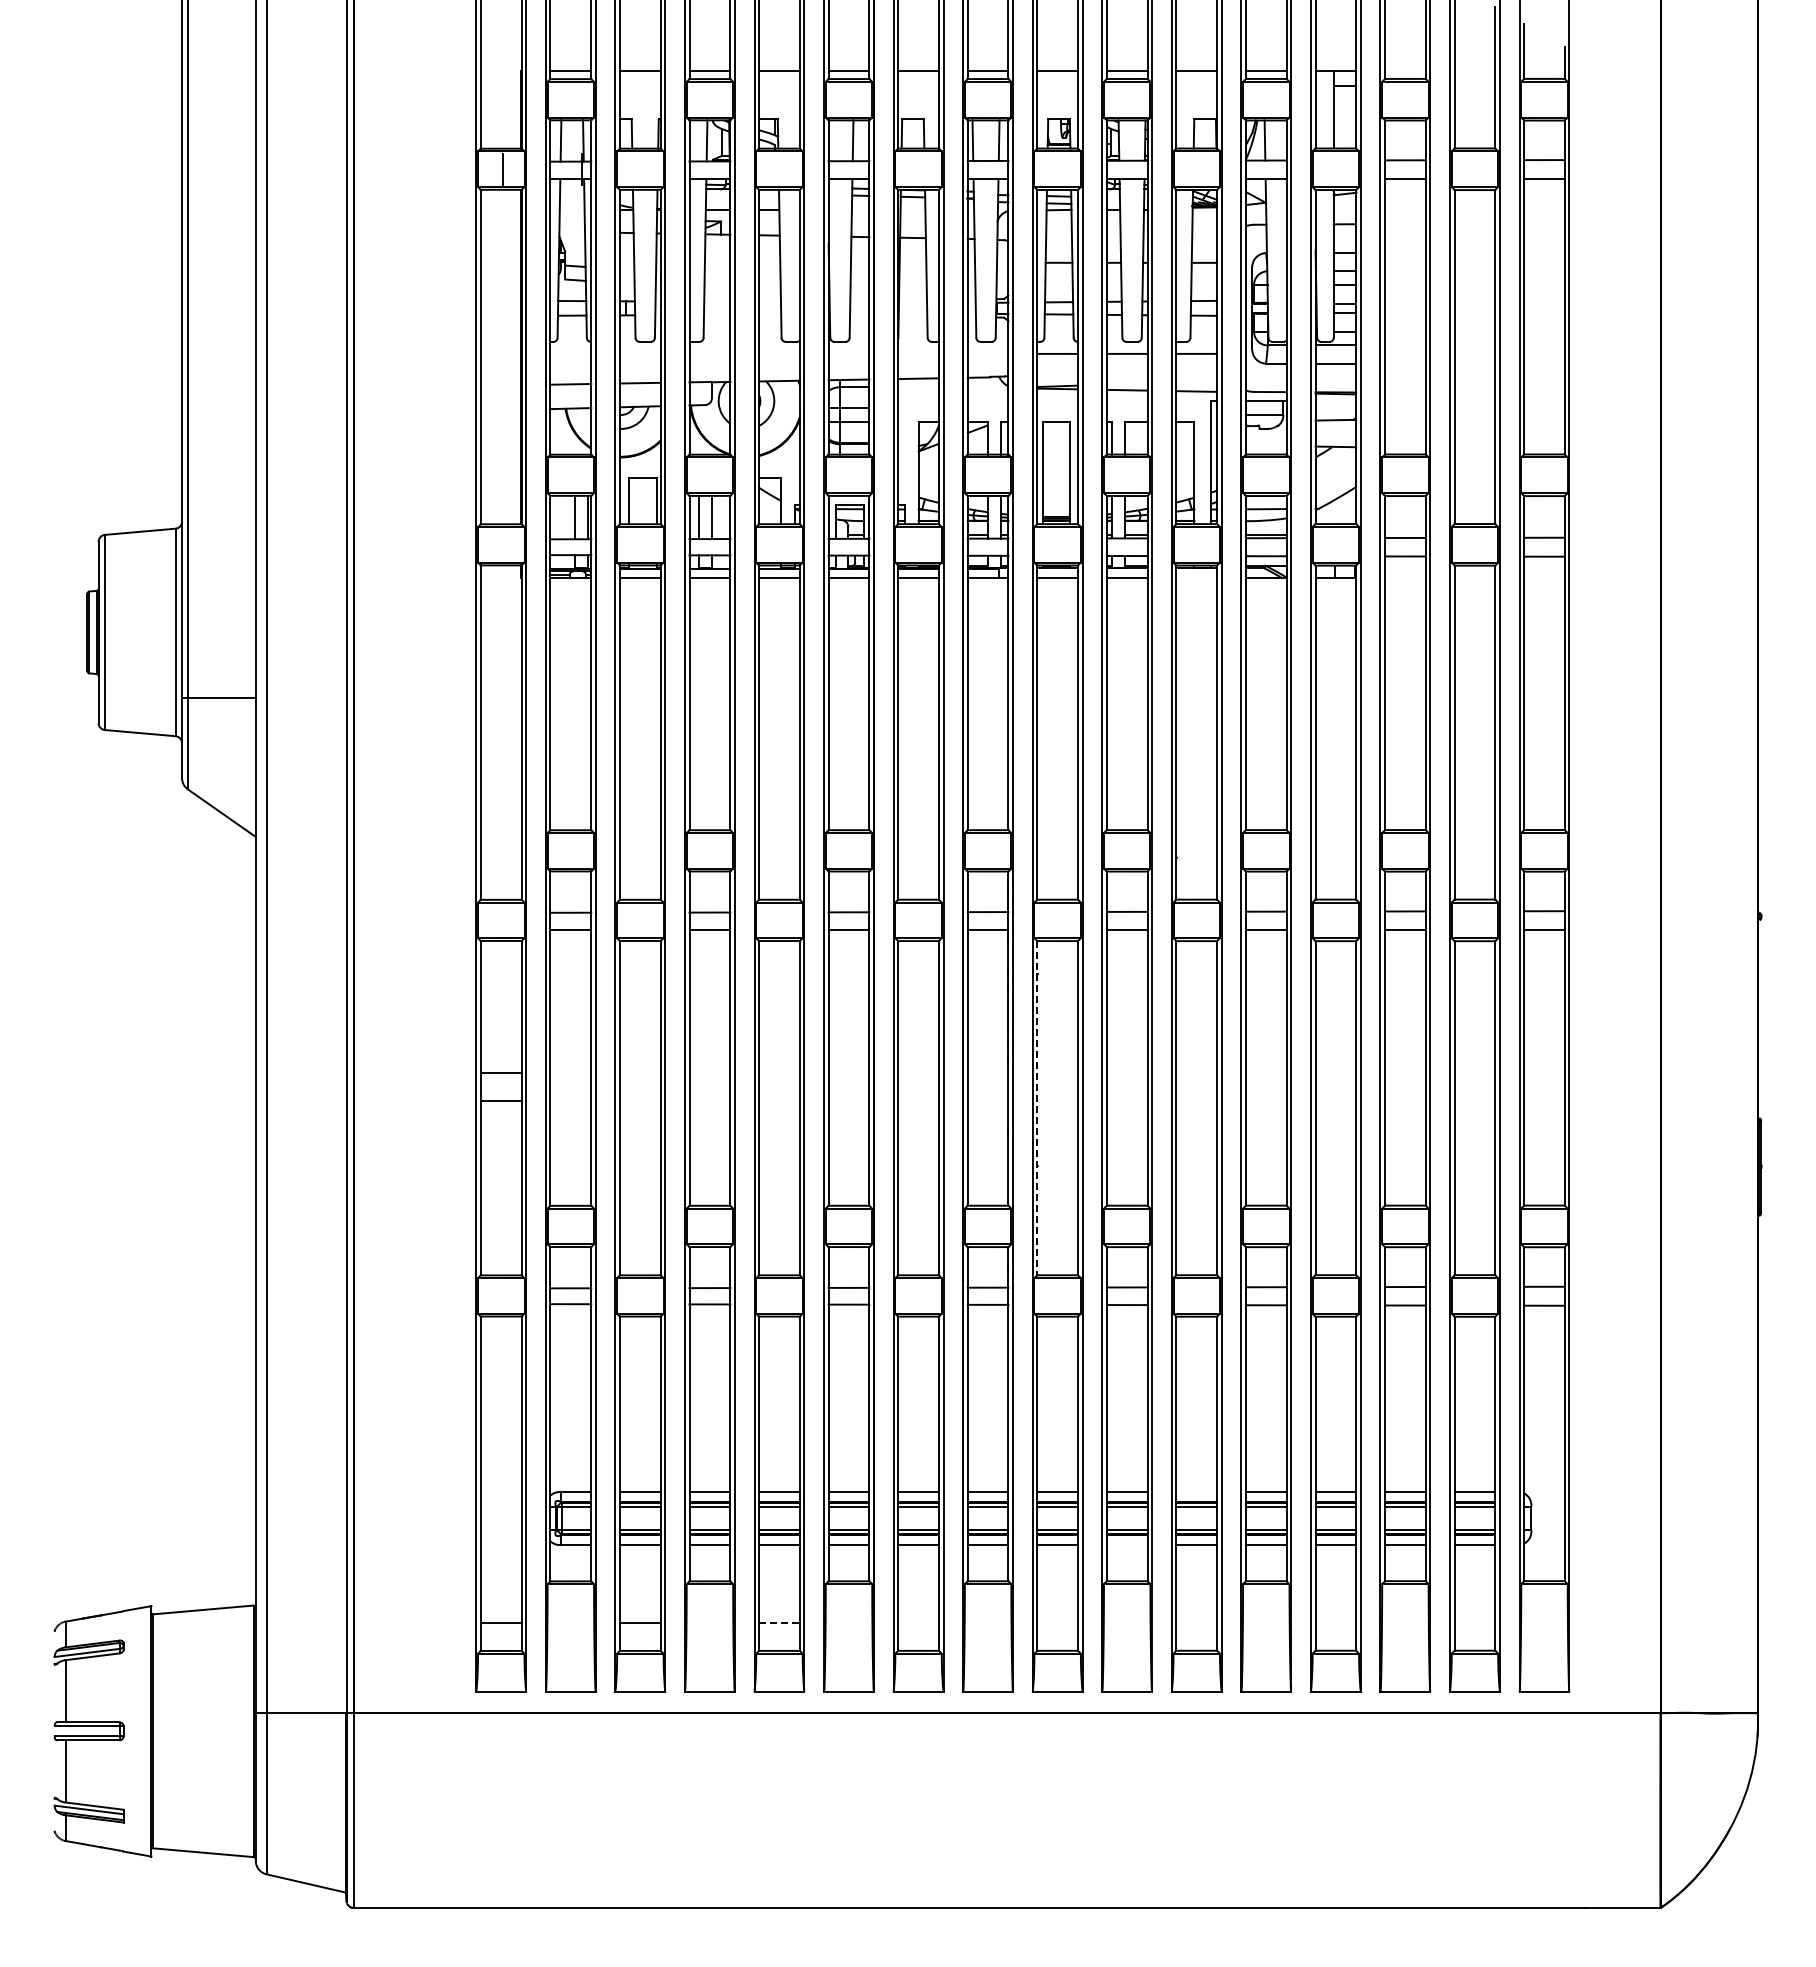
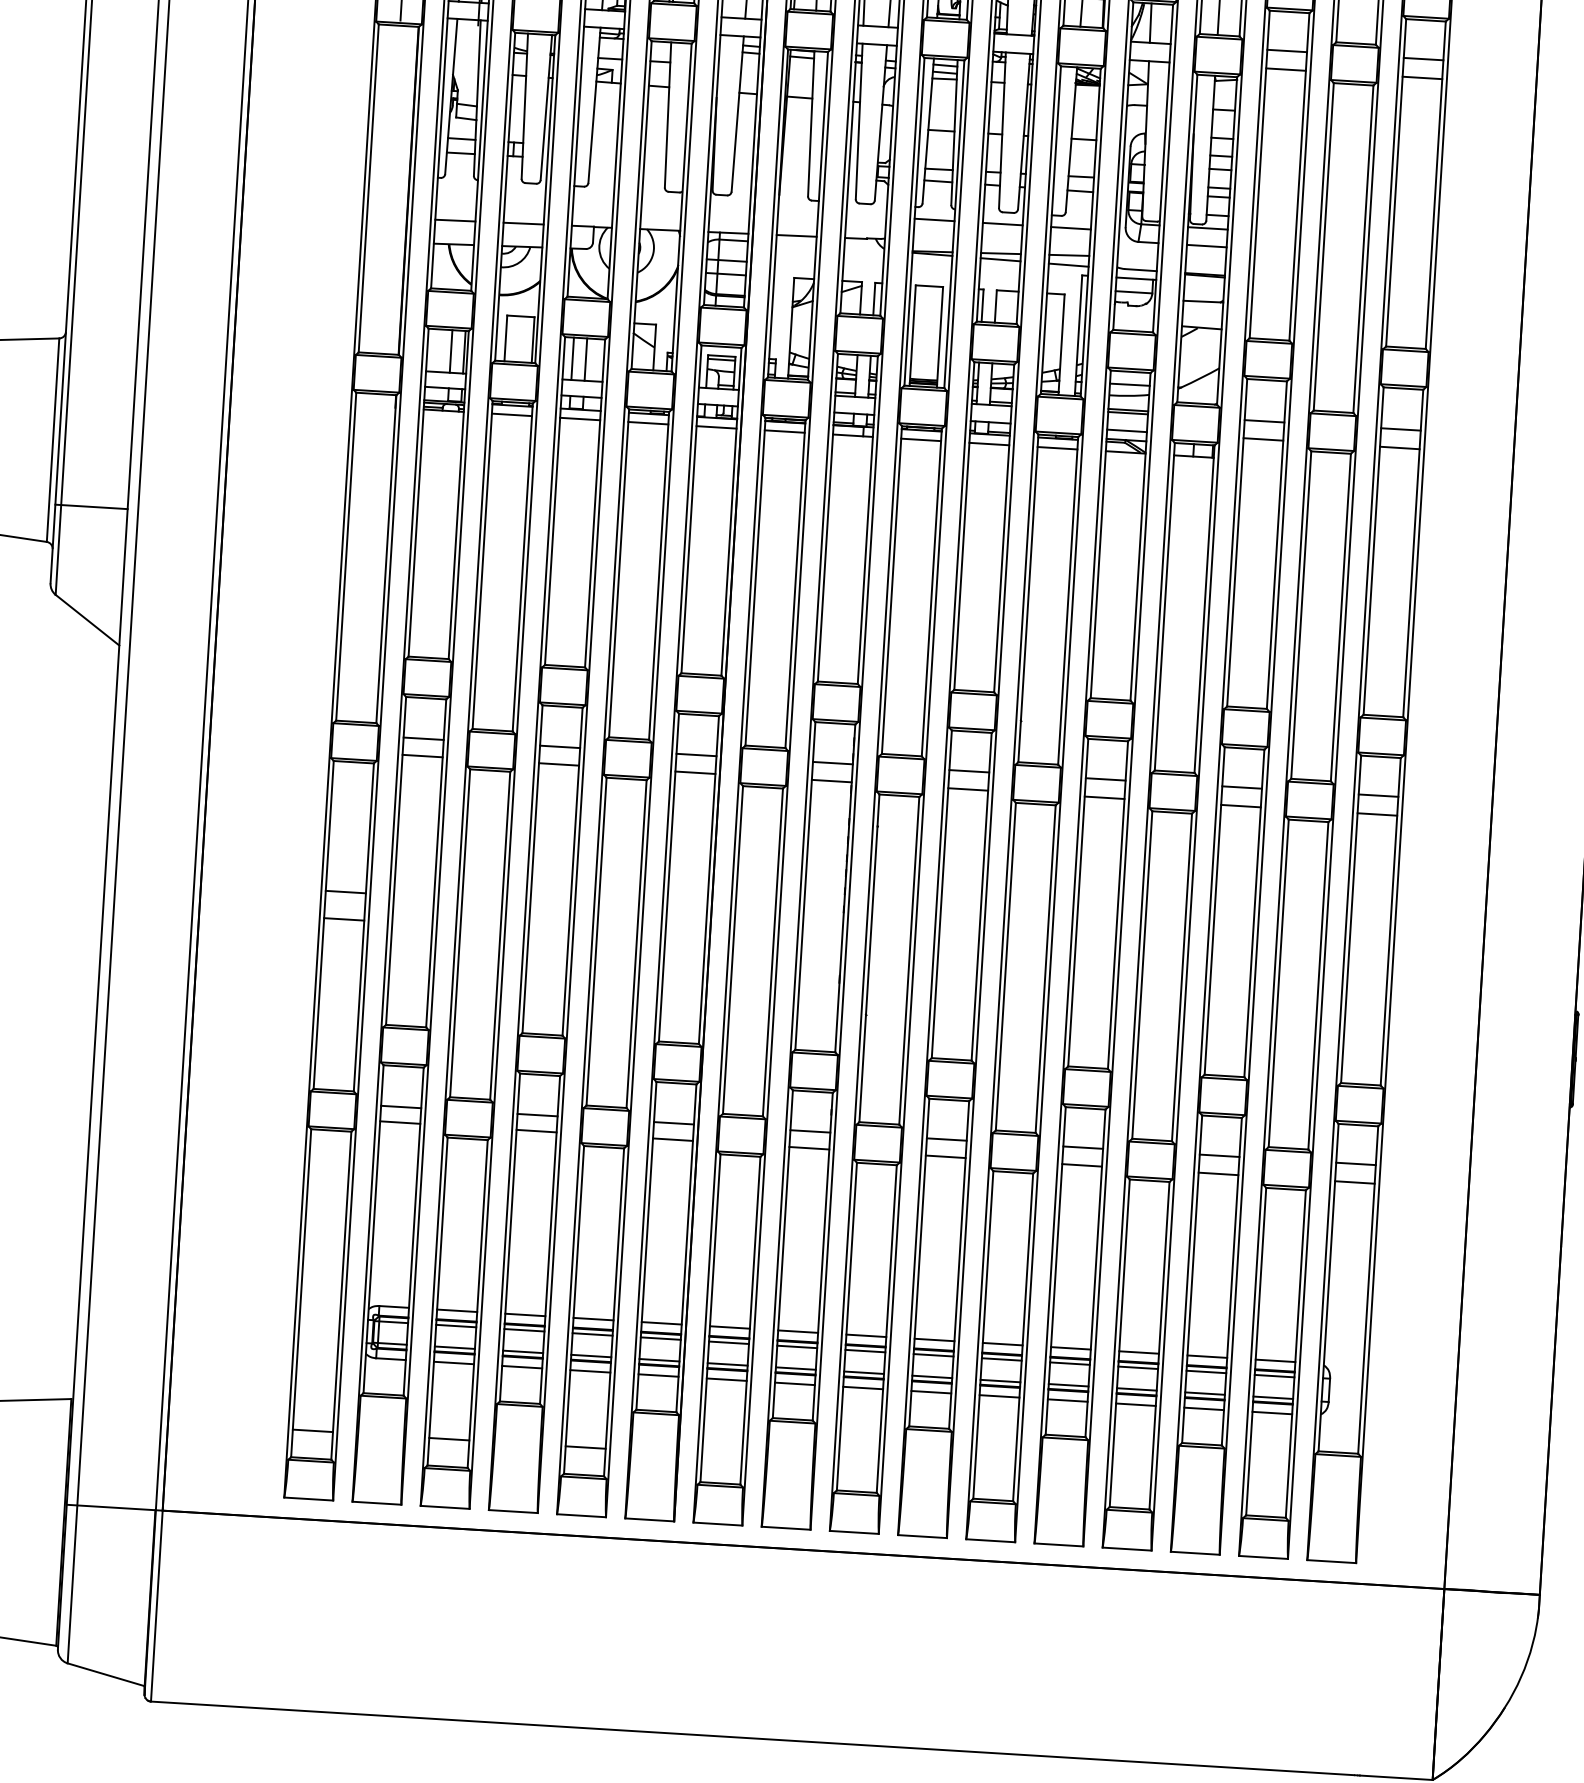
line: (1196, 381) -> (1069, 255), added
line: (1126, 383) -> (1000, 253), added
line: (1196, 578) -> (1057, 448), added
line: (1037, 1108) -> (869, 958), dashed -> solid
line: (1196, 1491) -> (1002, 1343), added
line: (1126, 1545) -> (930, 1392), added
line: (779, 1622) -> (585, 1447), dashed -> solid

